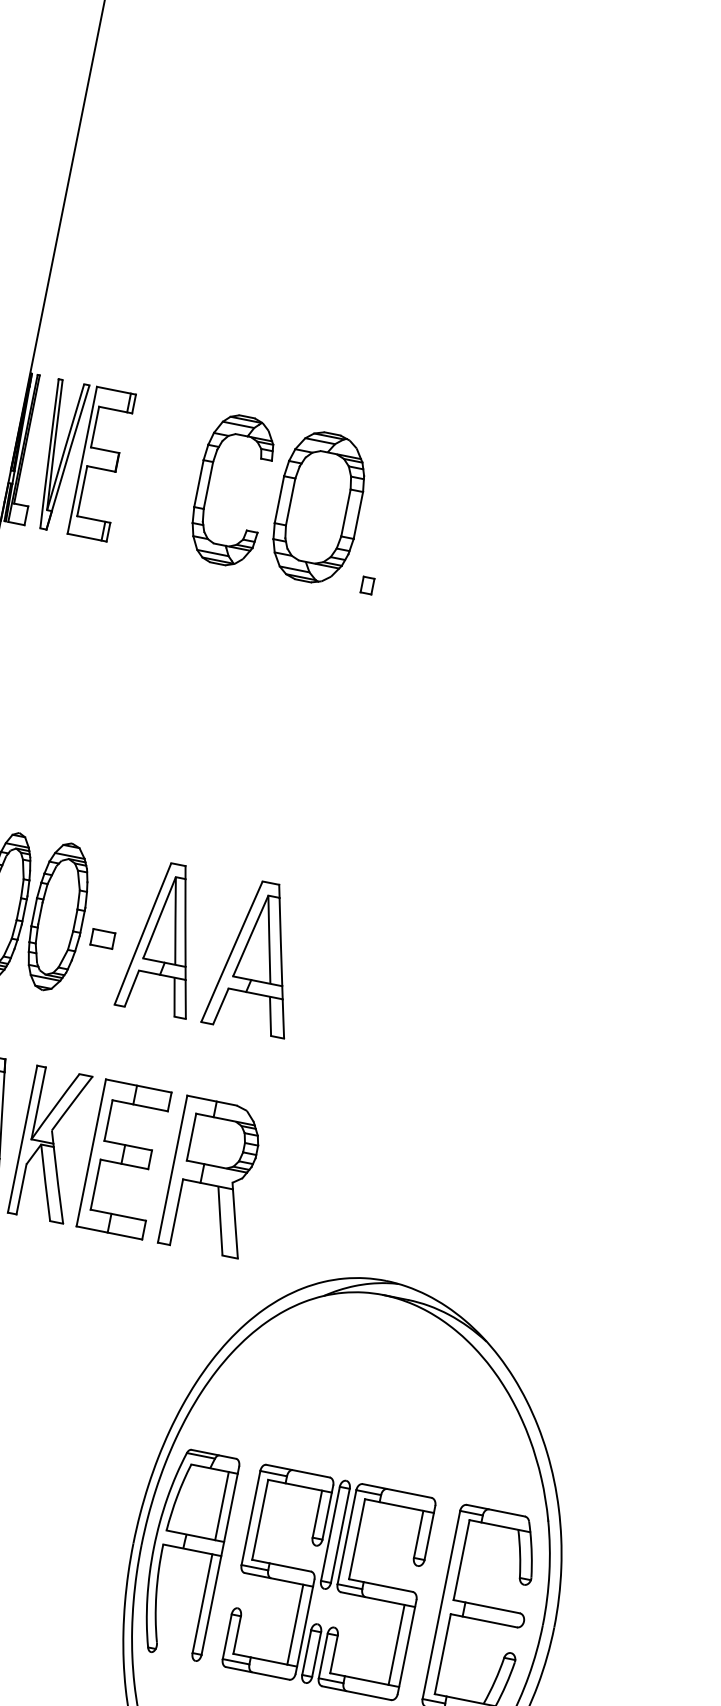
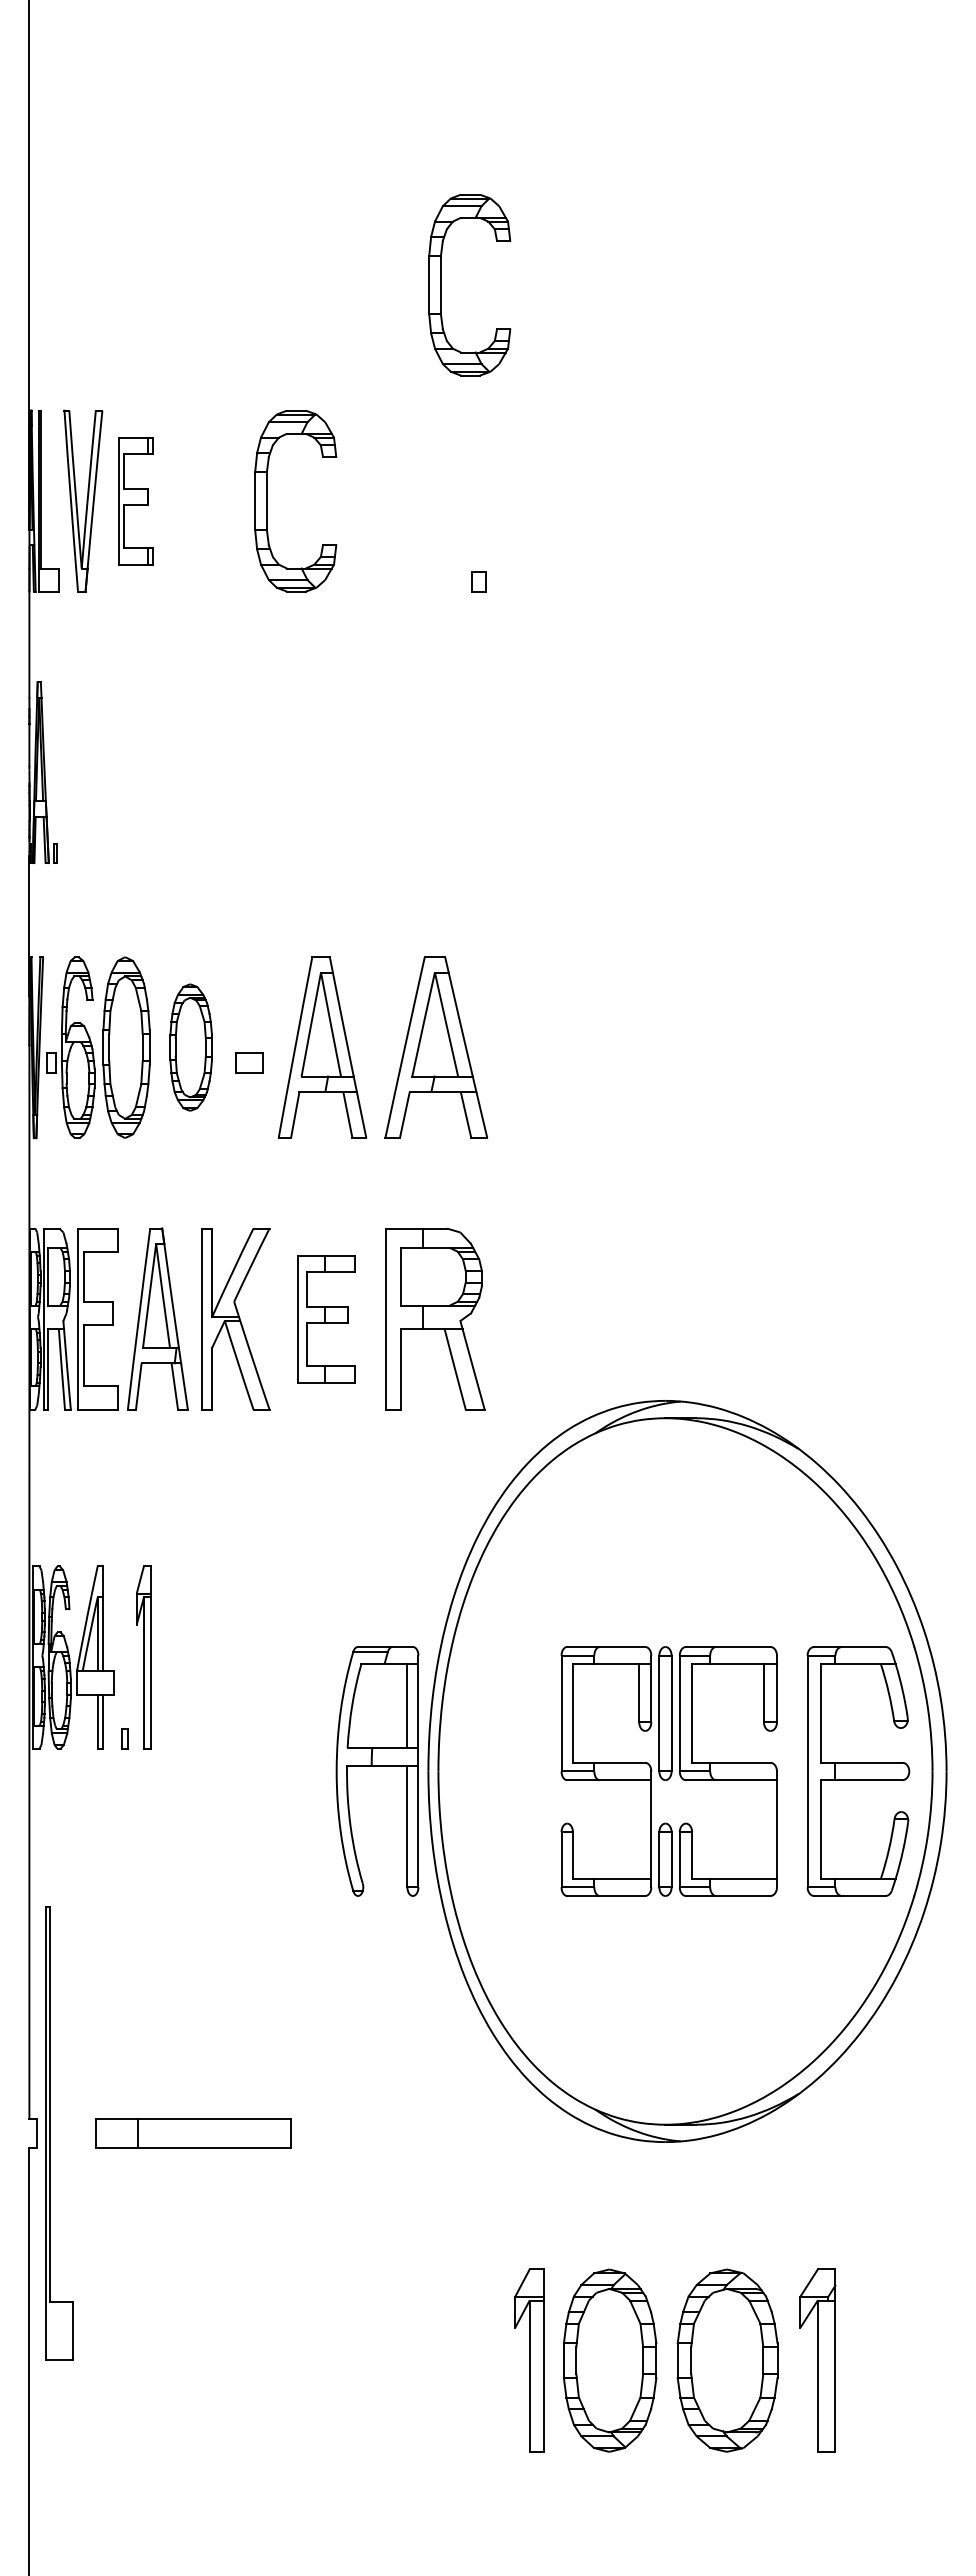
part: (385, 338) -> (441, 285), added
part: (101, 464) -> (135, 501), size x0.7
part: (318, 507) -> (402, 501), removed
part: (57, 916) -> (190, 1047), size x0.7
part: (124, 1159) -> (326, 1319), size x0.7
part: (187, 1554) -> (377, 1771), moved
line: (295, 1624) -> (639, 1829), removed
line: (396, 1644) -> (763, 1829), removed

